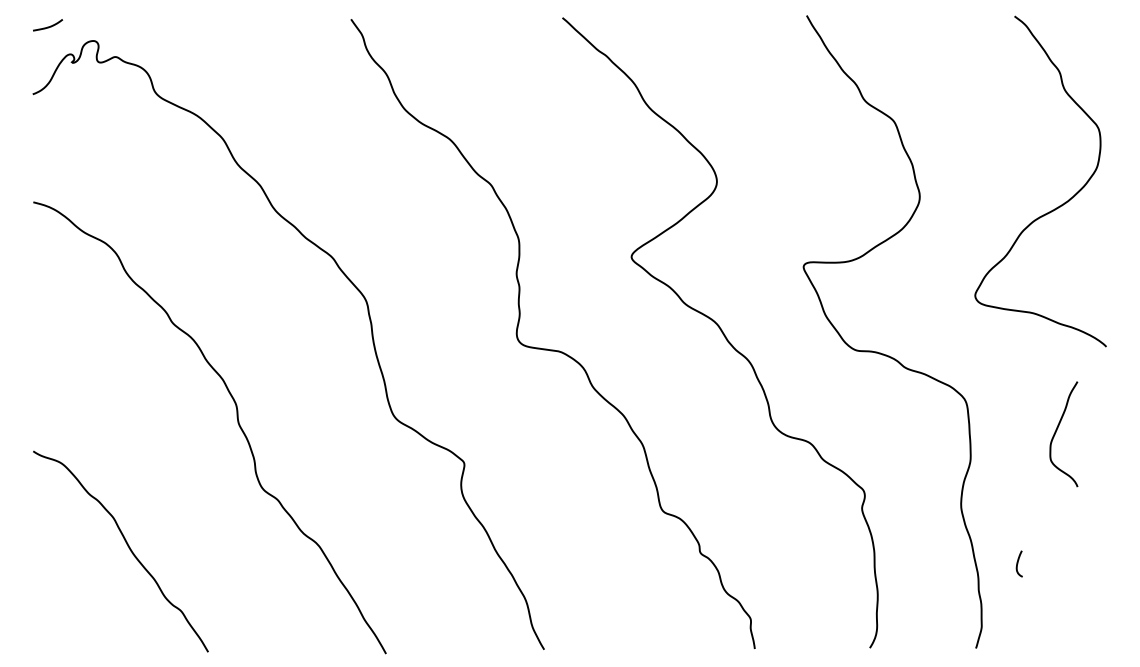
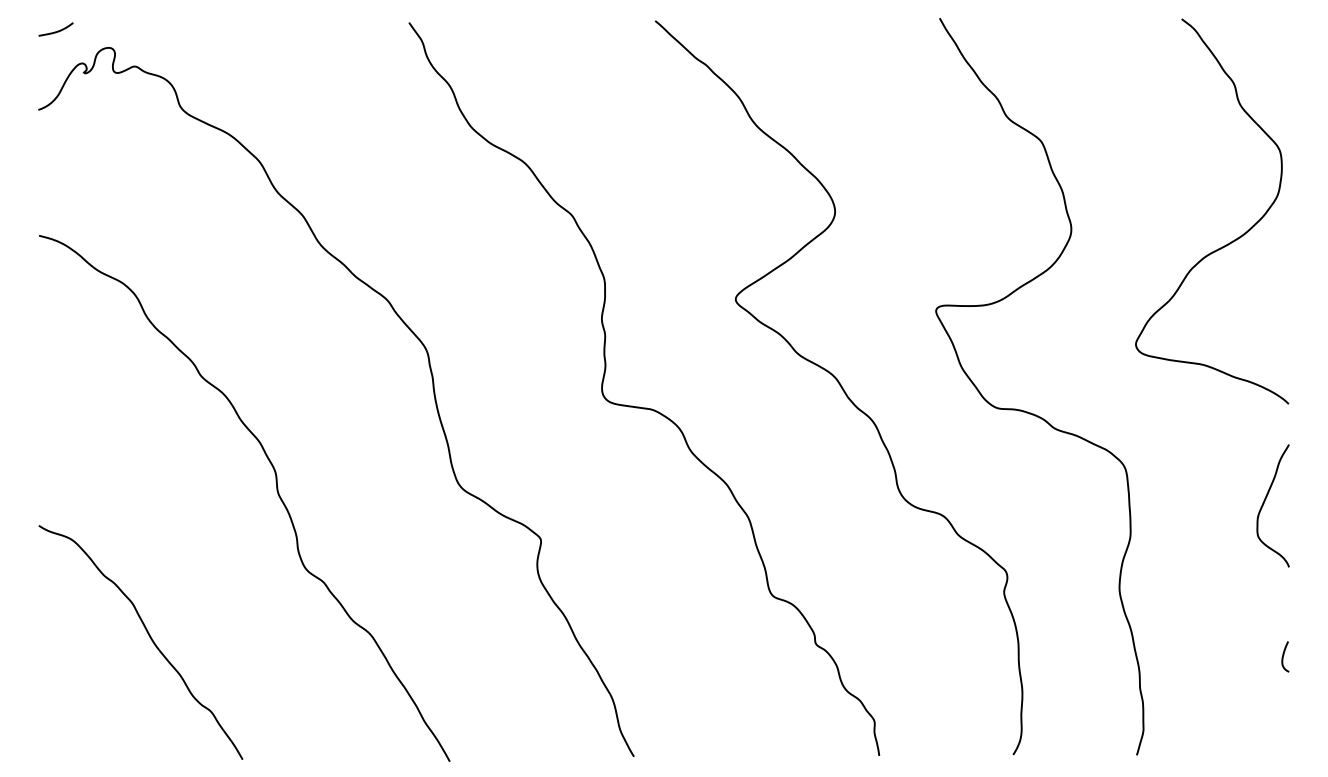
curve: (1057, 430) -> (1265, 501), moved
curve: (1018, 562) -> (1284, 655), moved

